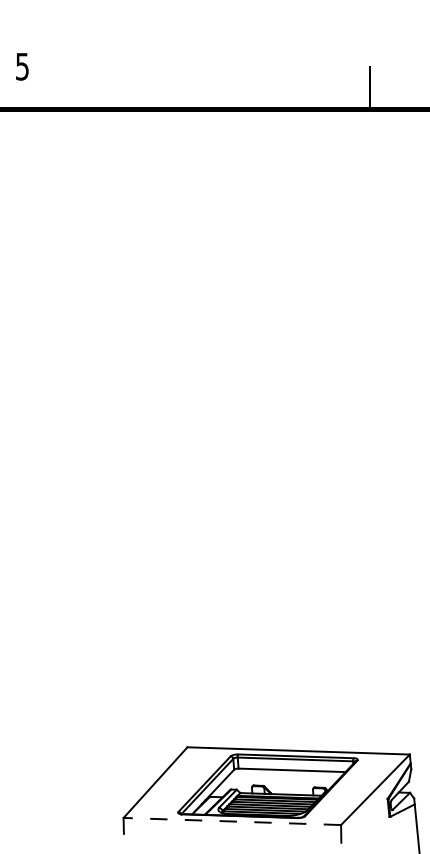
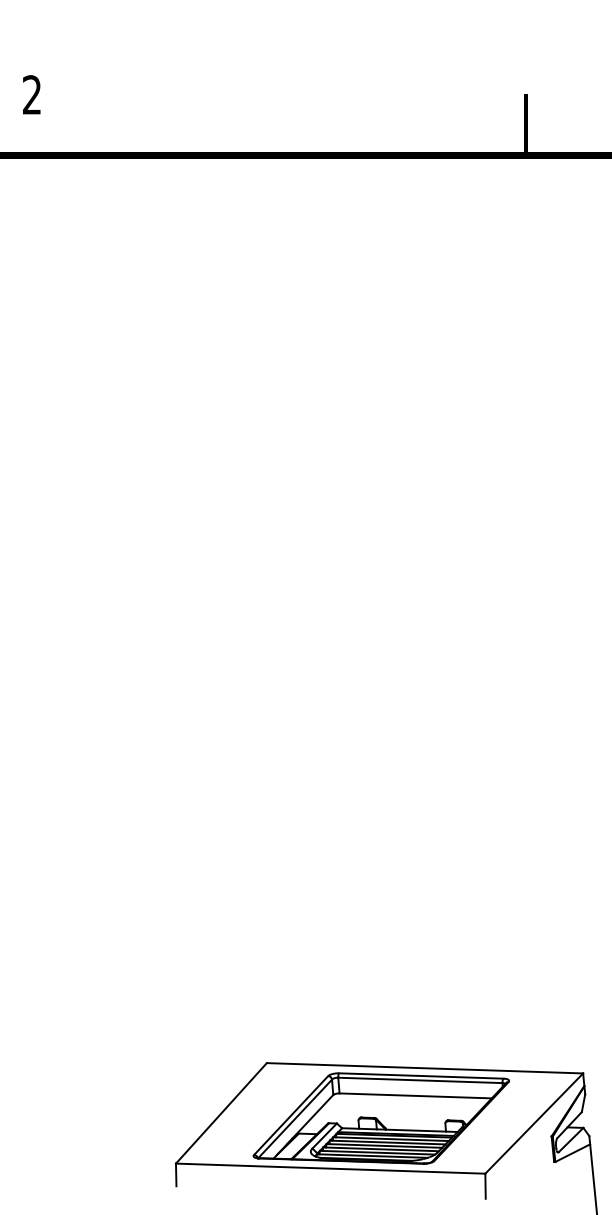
text: (22, 66) -> (31, 94), 5 -> 2
line: (232, 821) -> (330, 1168), dashed -> solid

